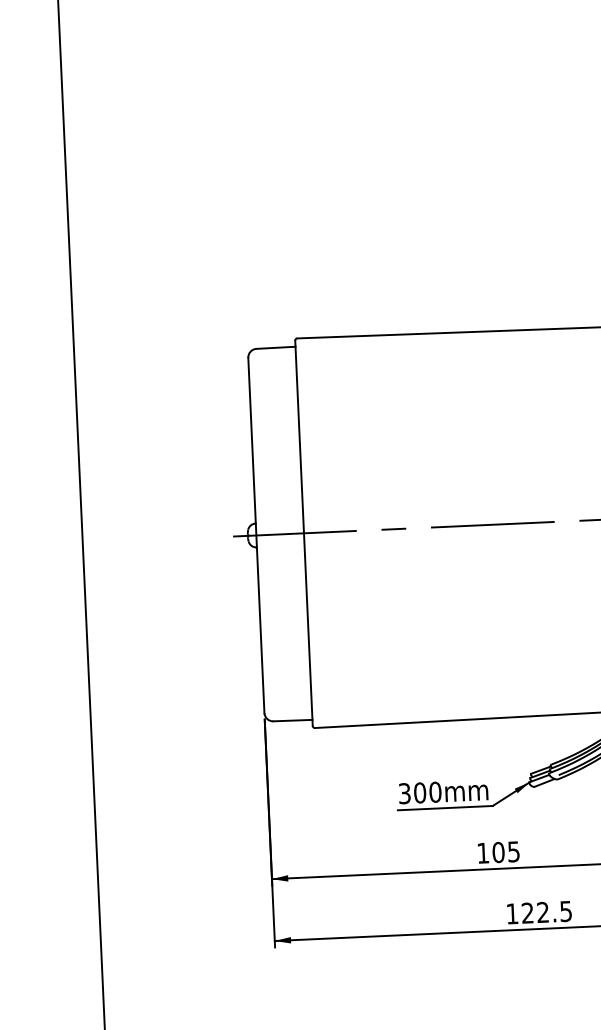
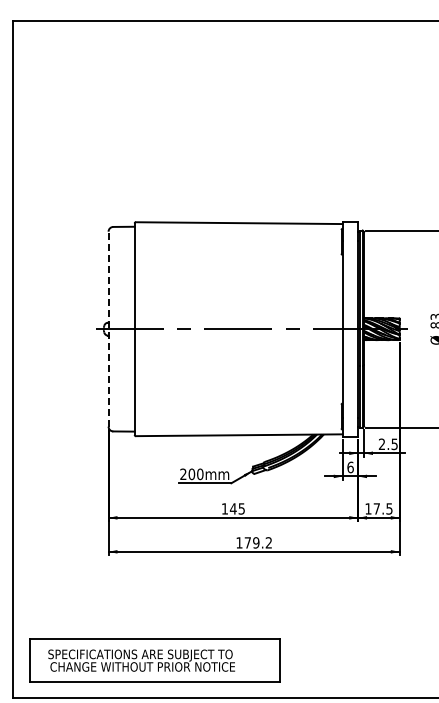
line: (256, 534) -> (108, 328), solid -> dashed
text: (404, 793) -> (183, 474), 300mm -> 200mm
text: (496, 851) -> (232, 508), 105 -> 145
text: (545, 911) -> (257, 542), 122.5 -> 179.2

